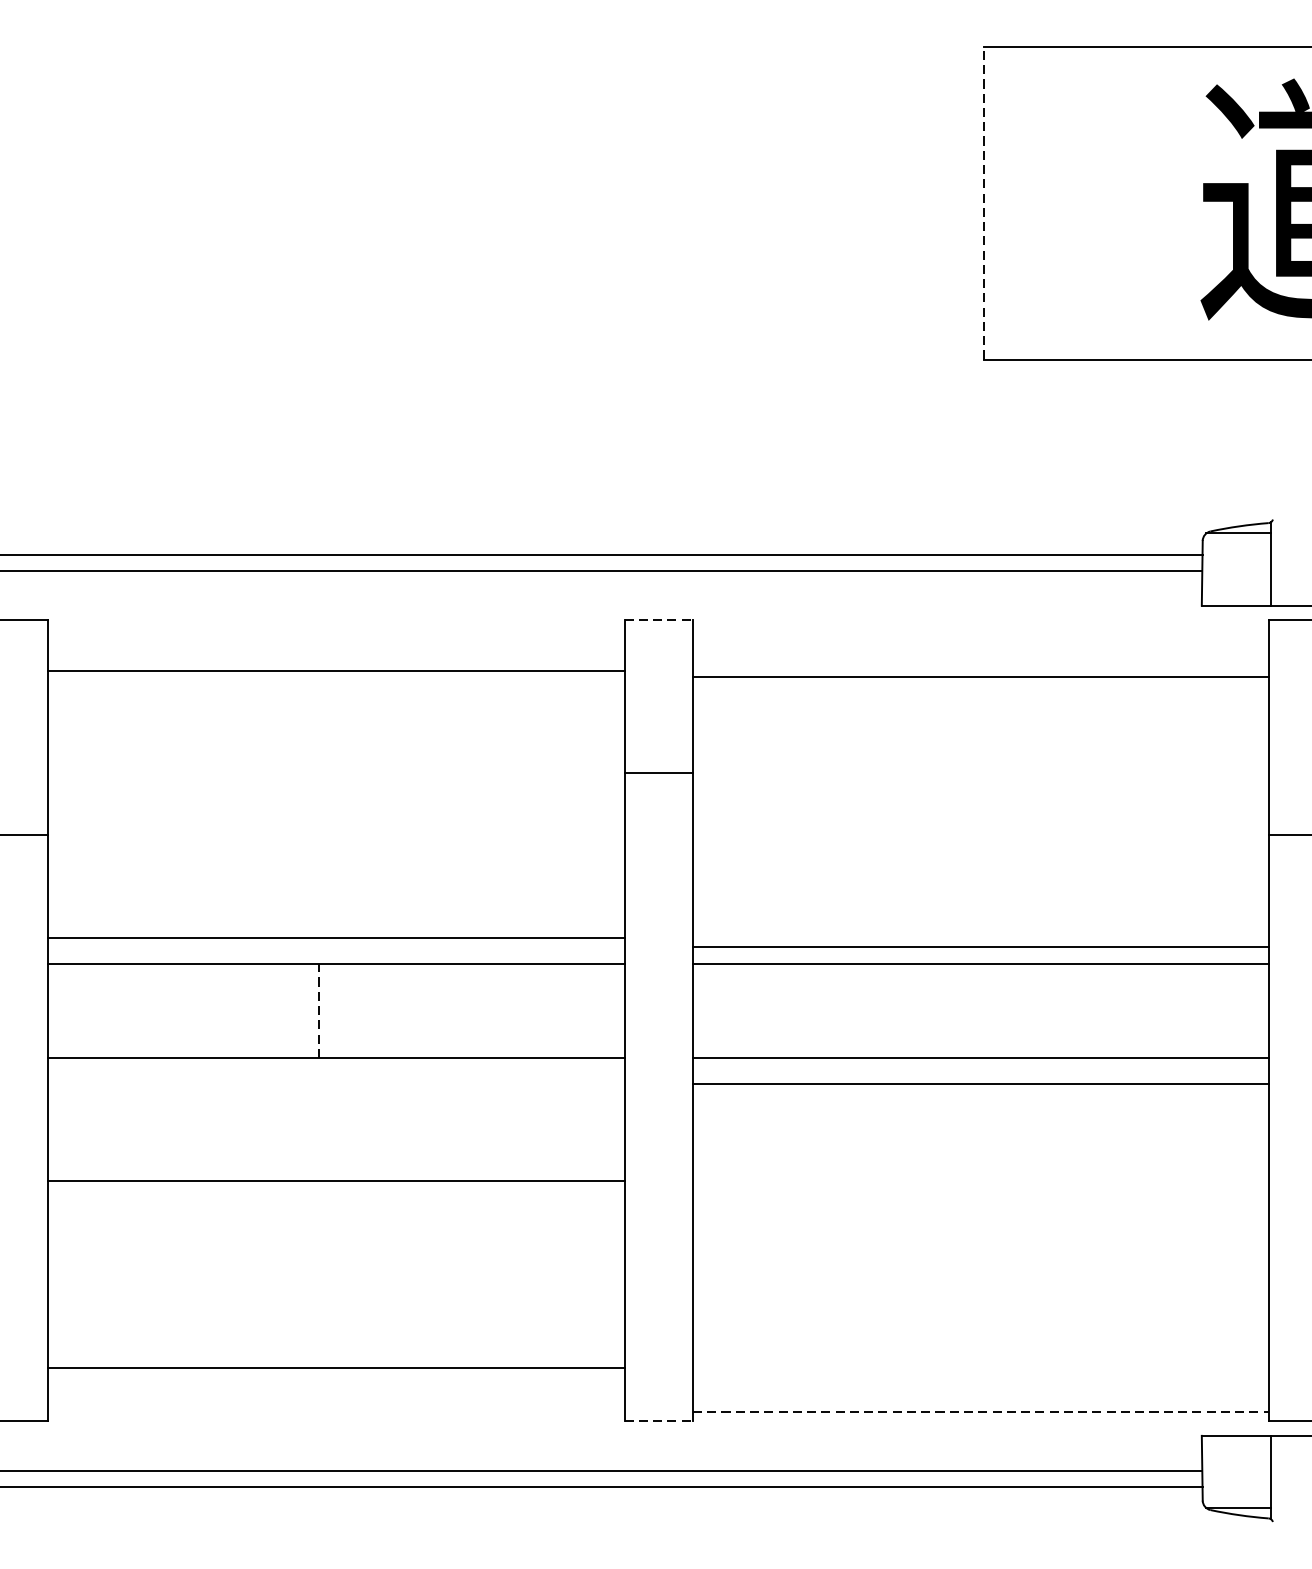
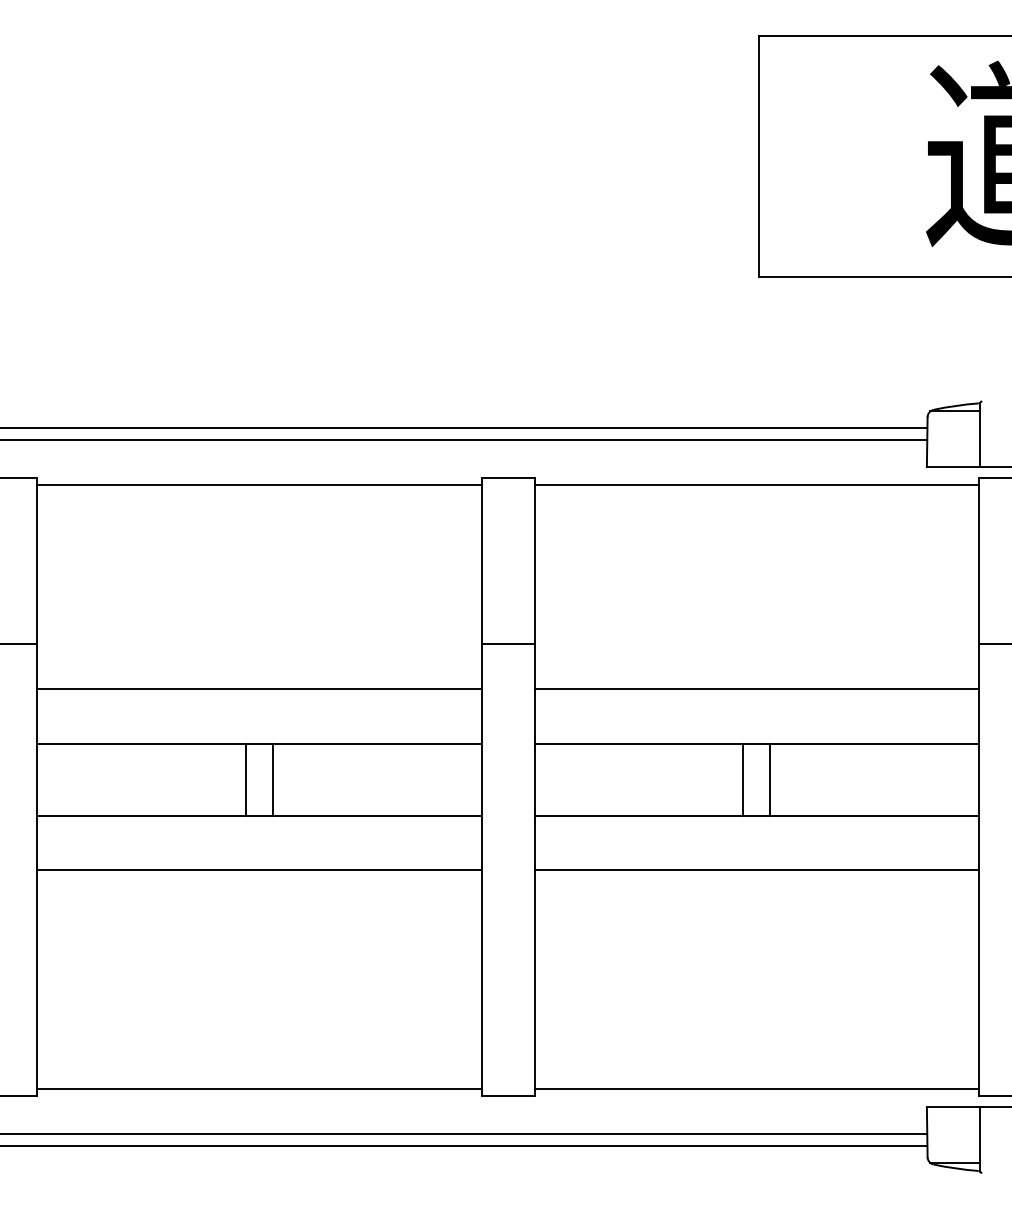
line: (984, 202) -> (759, 156), dashed -> solid
line: (659, 620) -> (508, 478), dashed -> solid
line: (336, 671) -> (259, 485), moved
line: (980, 677) -> (756, 485), moved
line: (657, 773) -> (507, 644), moved
line: (336, 938) -> (259, 689), moved
line: (980, 947) -> (756, 689), moved
line: (319, 1010) -> (246, 779), dashed -> solid
line: (354, 1010) -> (273, 779), added
line: (963, 1010) -> (743, 779), added
line: (999, 1010) -> (770, 779), added
line: (980, 1084) -> (756, 870), moved
line: (336, 1181) -> (259, 870), moved
line: (336, 1368) -> (259, 1089), moved
line: (982, 1412) -> (757, 1089), dashed -> solid
line: (659, 1420) -> (508, 1095), dashed -> solid

